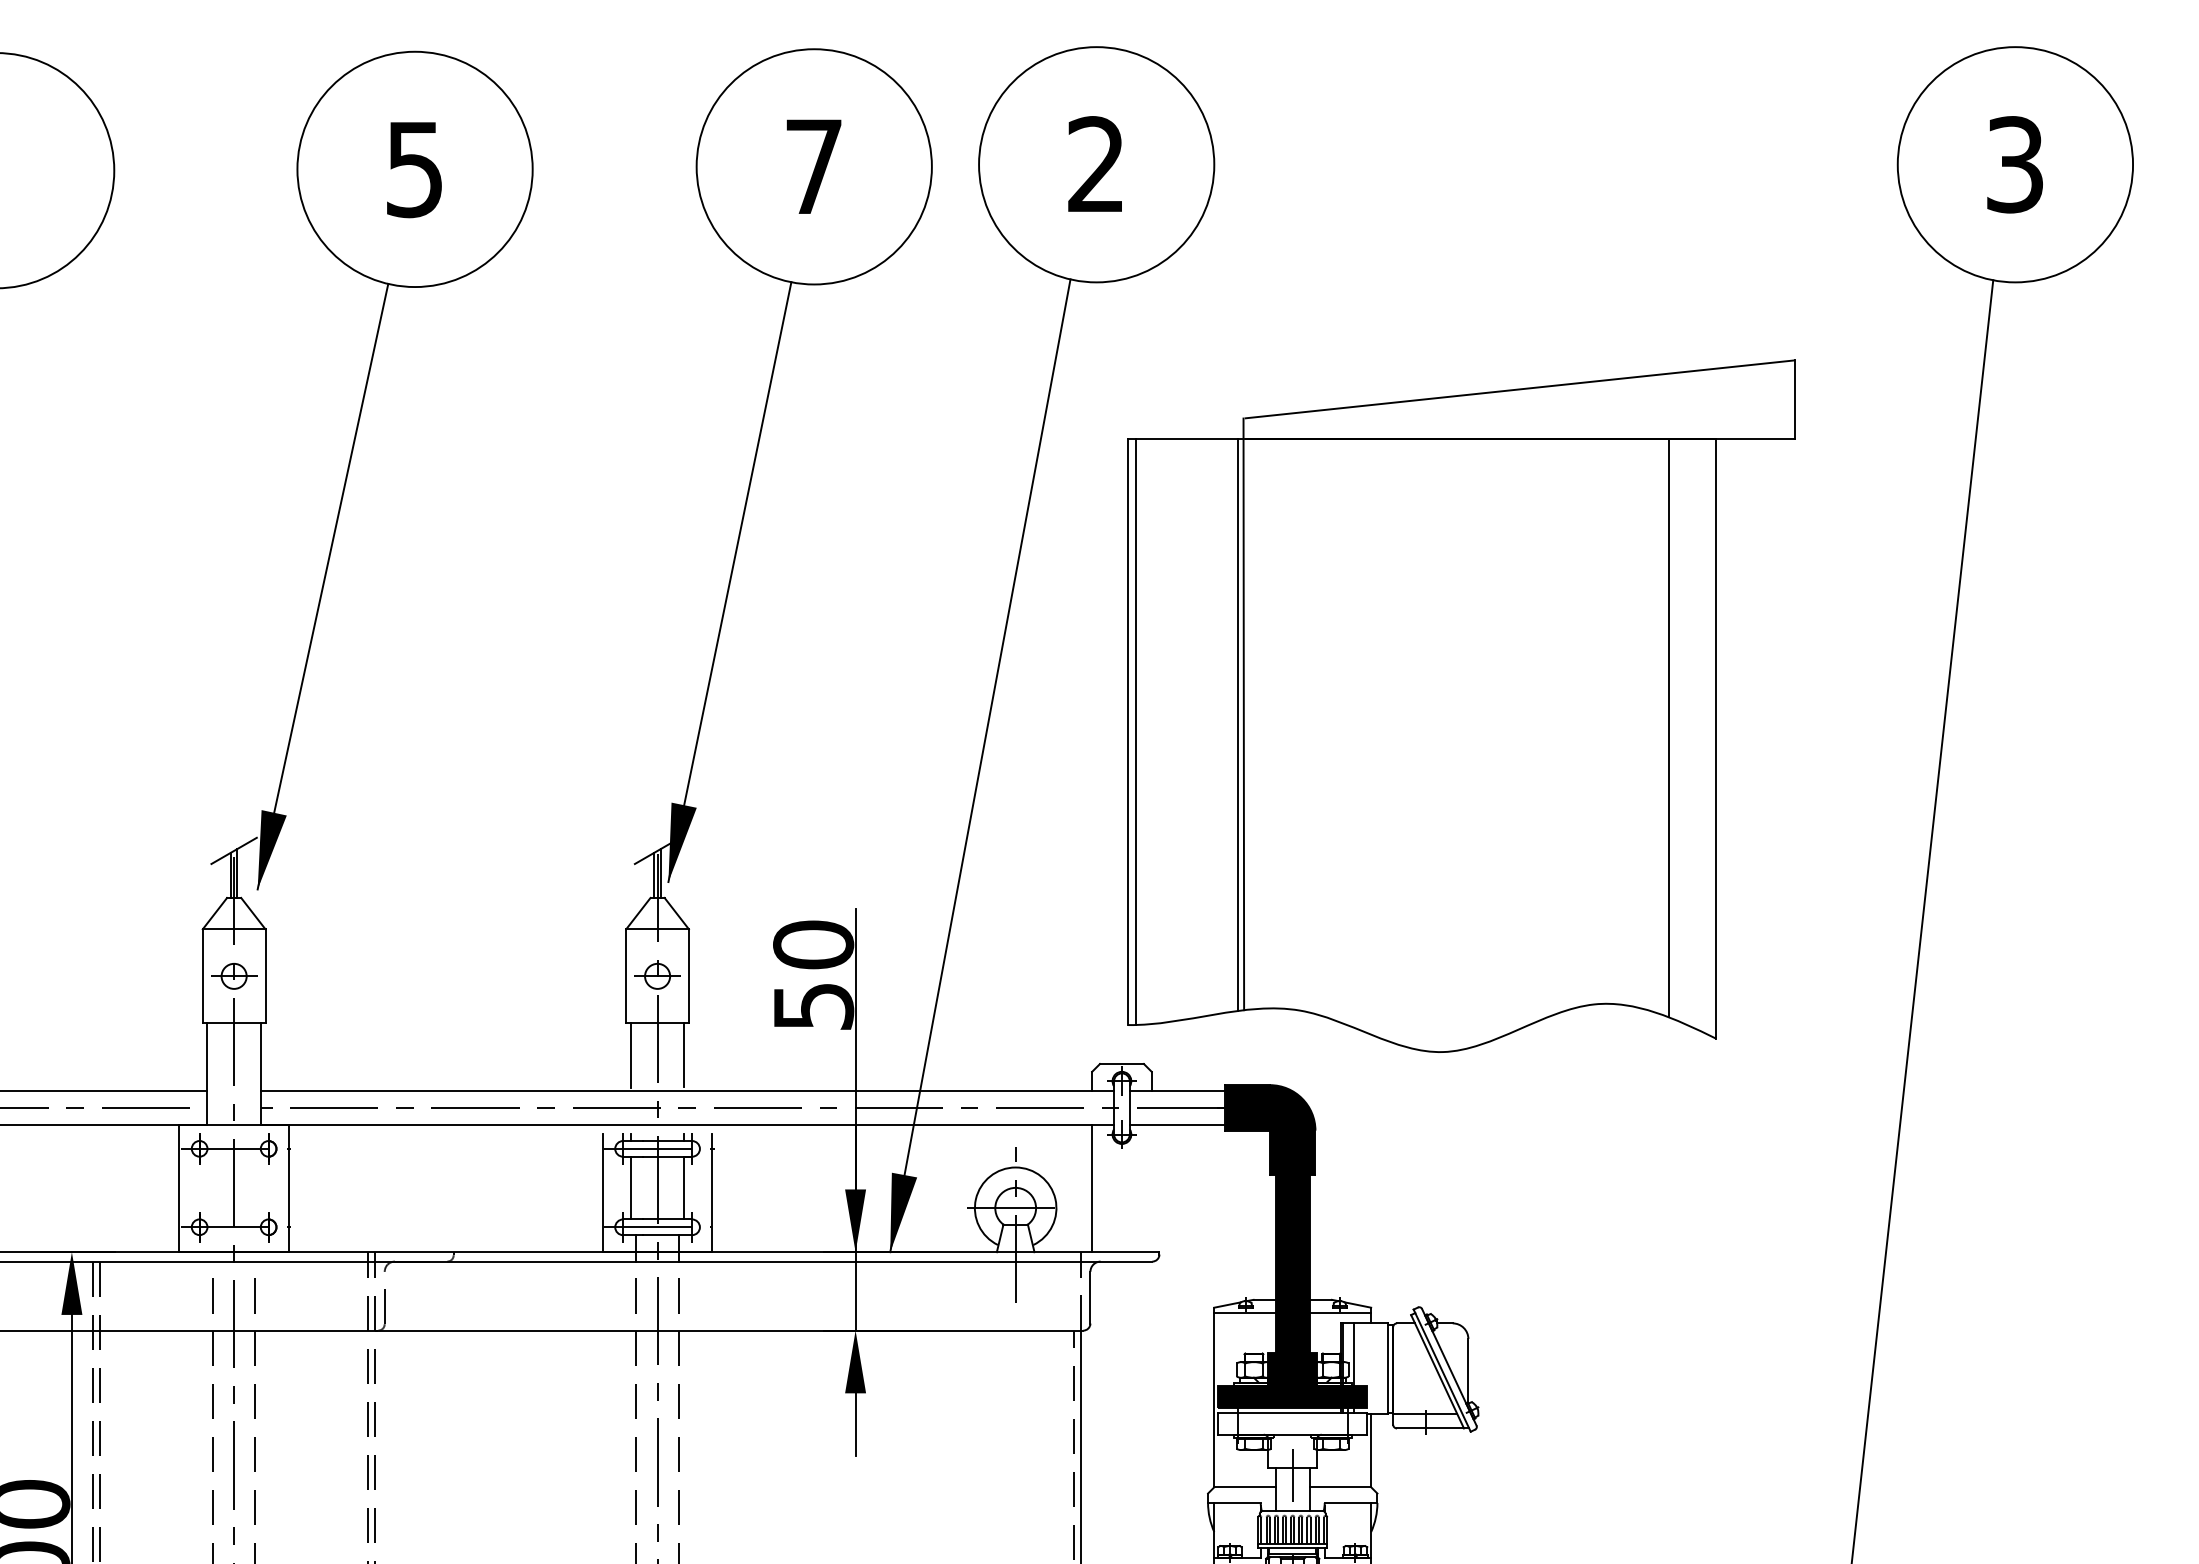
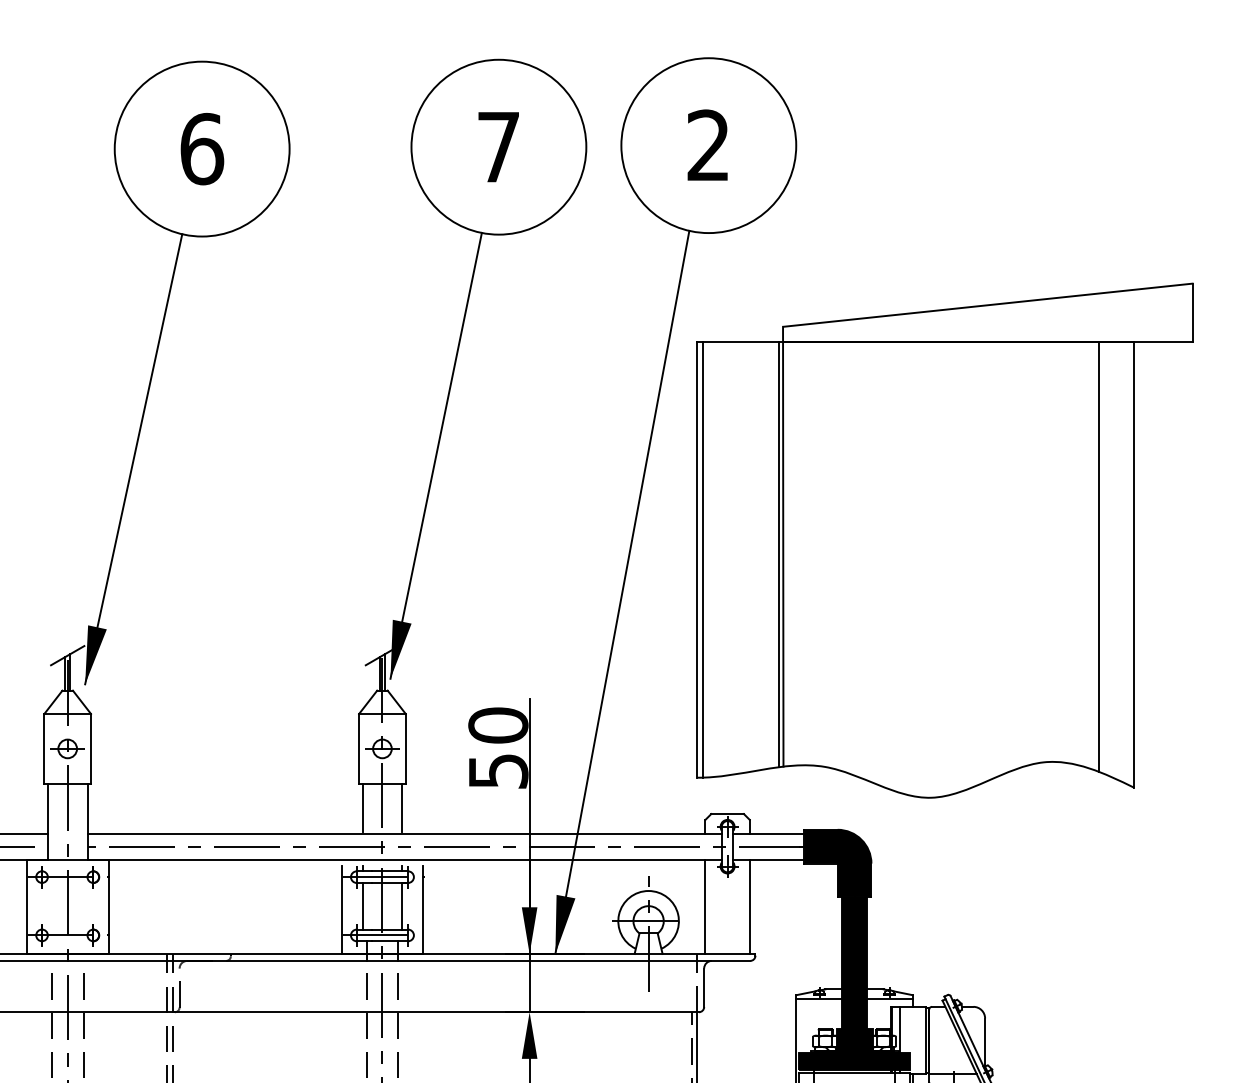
text: (415, 169) -> (202, 149), 5 -> 6
part: (1461, 705) -> (945, 540), moved
line: (1151, 1188) -> (749, 906), added

